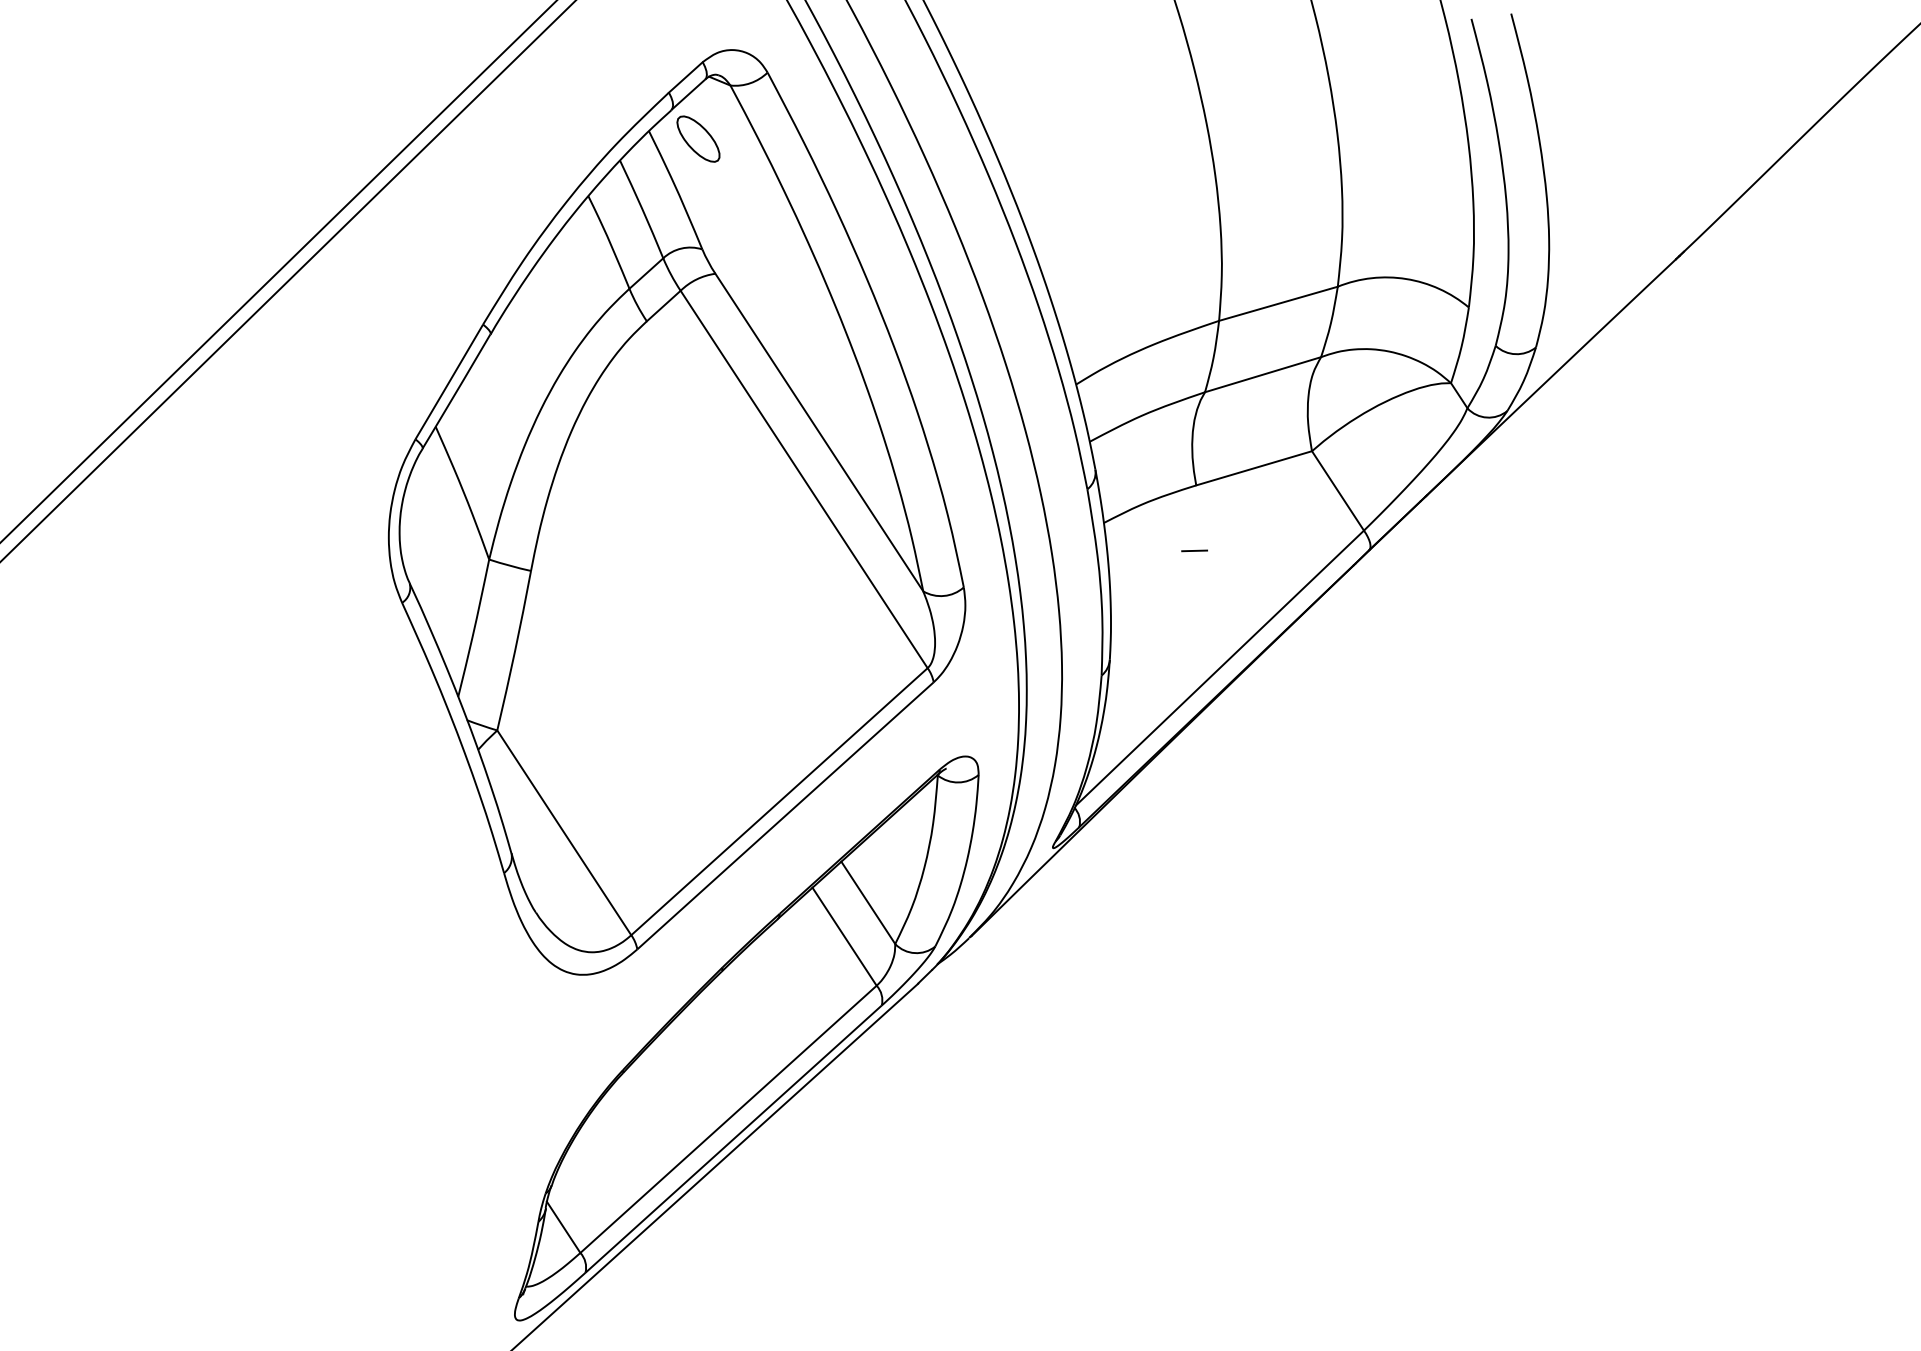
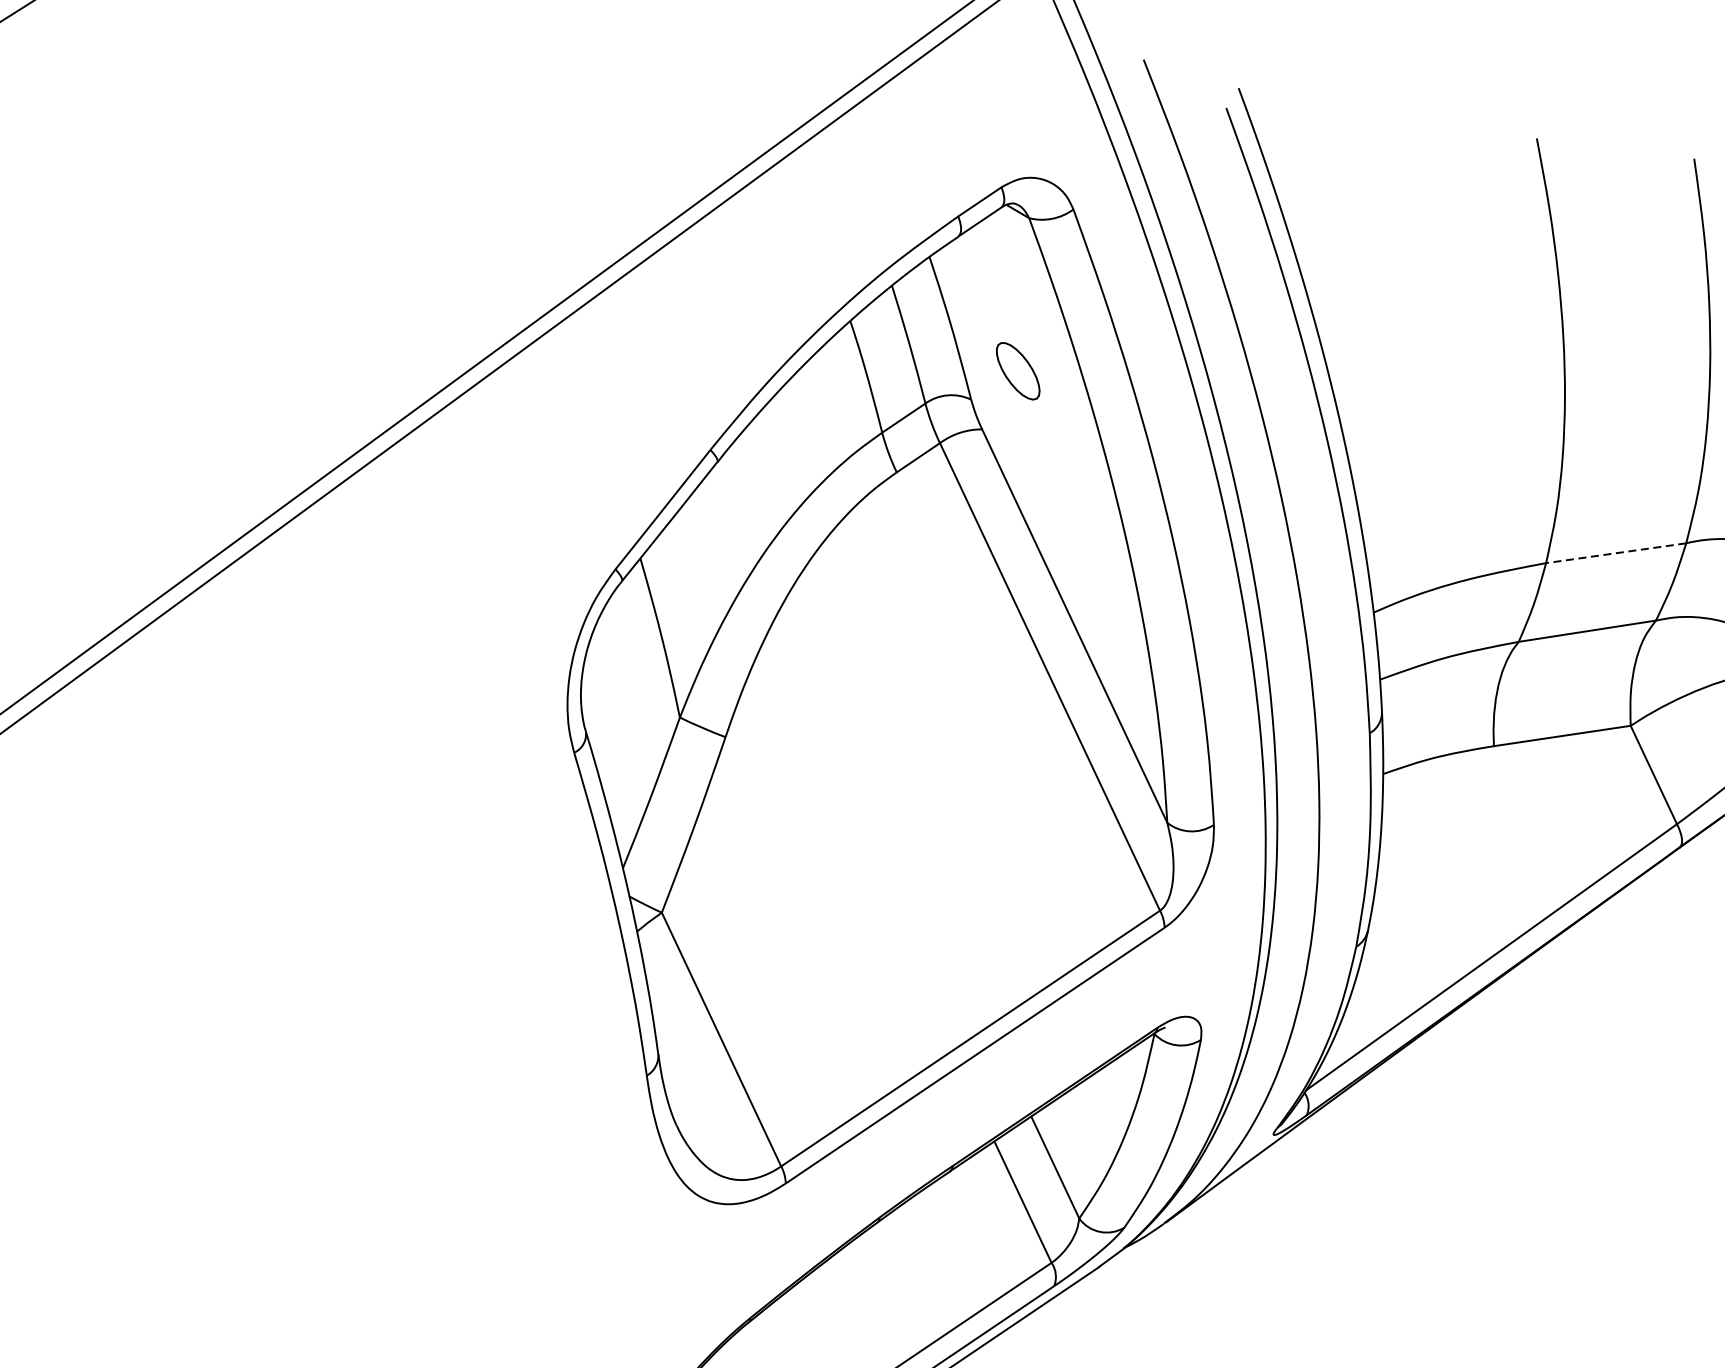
part: (698, 138) -> (1018, 370), moved
line: (1278, 303) -> (1616, 552), solid -> dashed
line: (1194, 550) -> (1481, 819), removed

